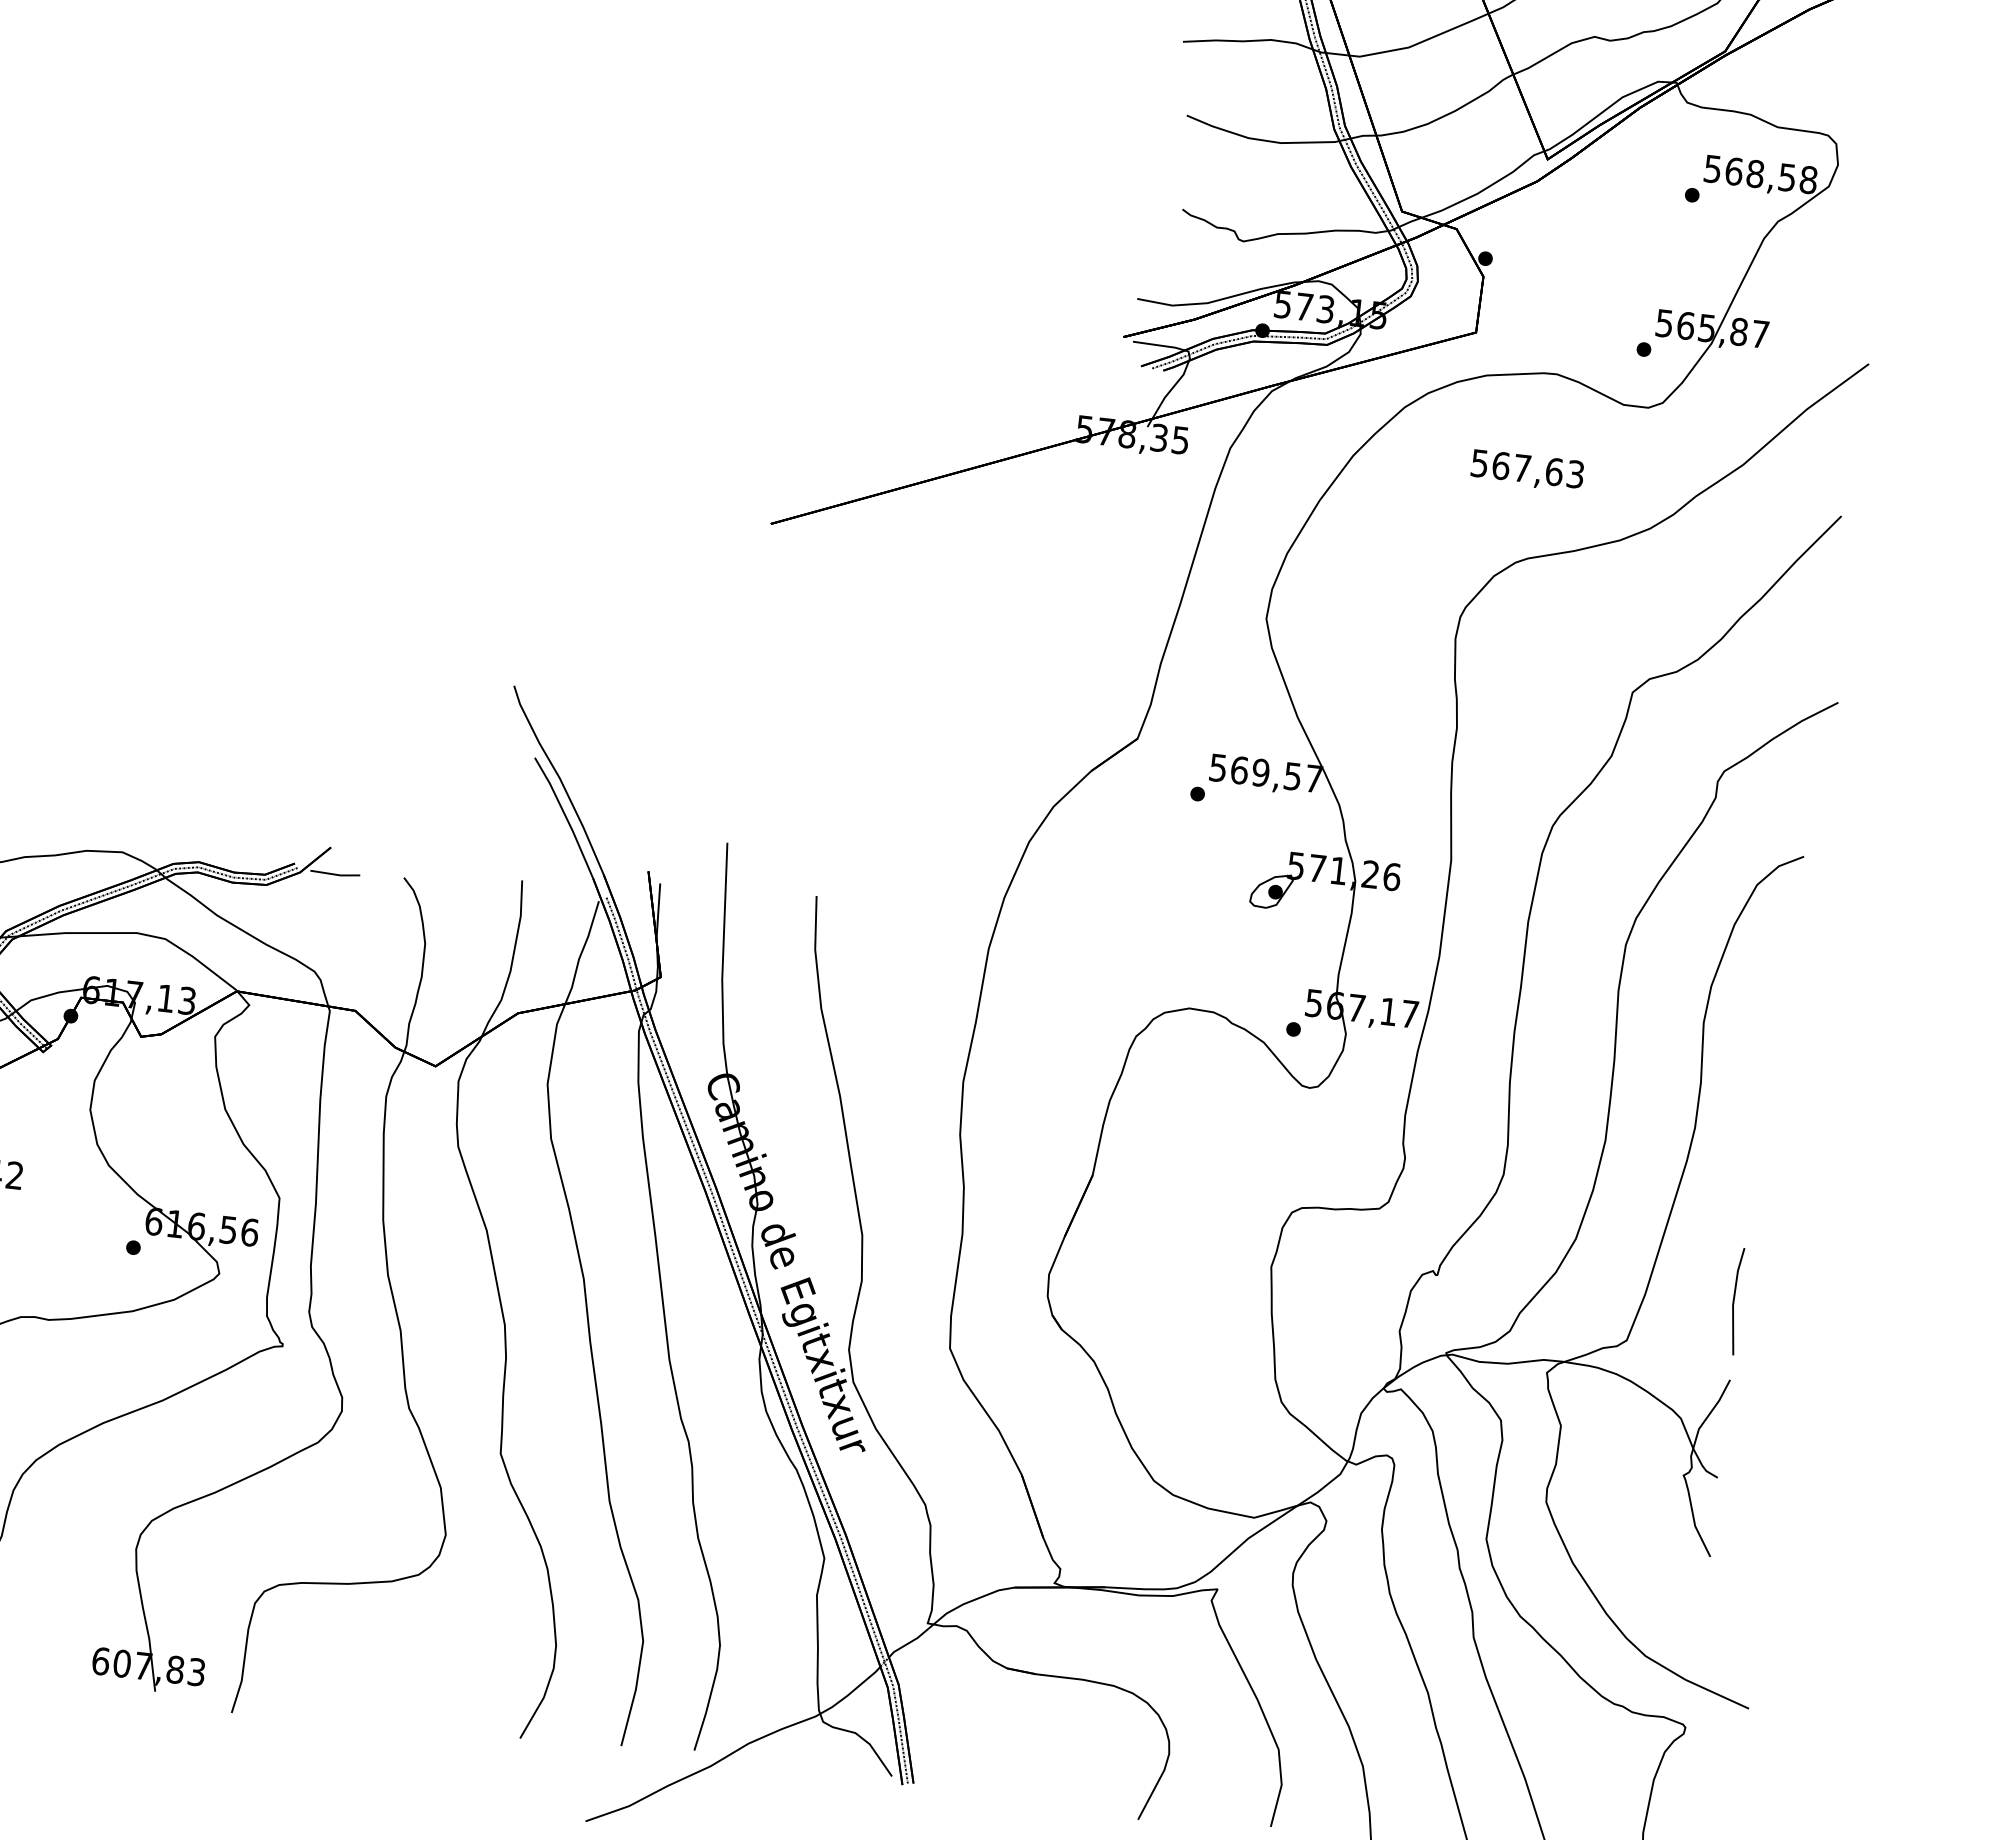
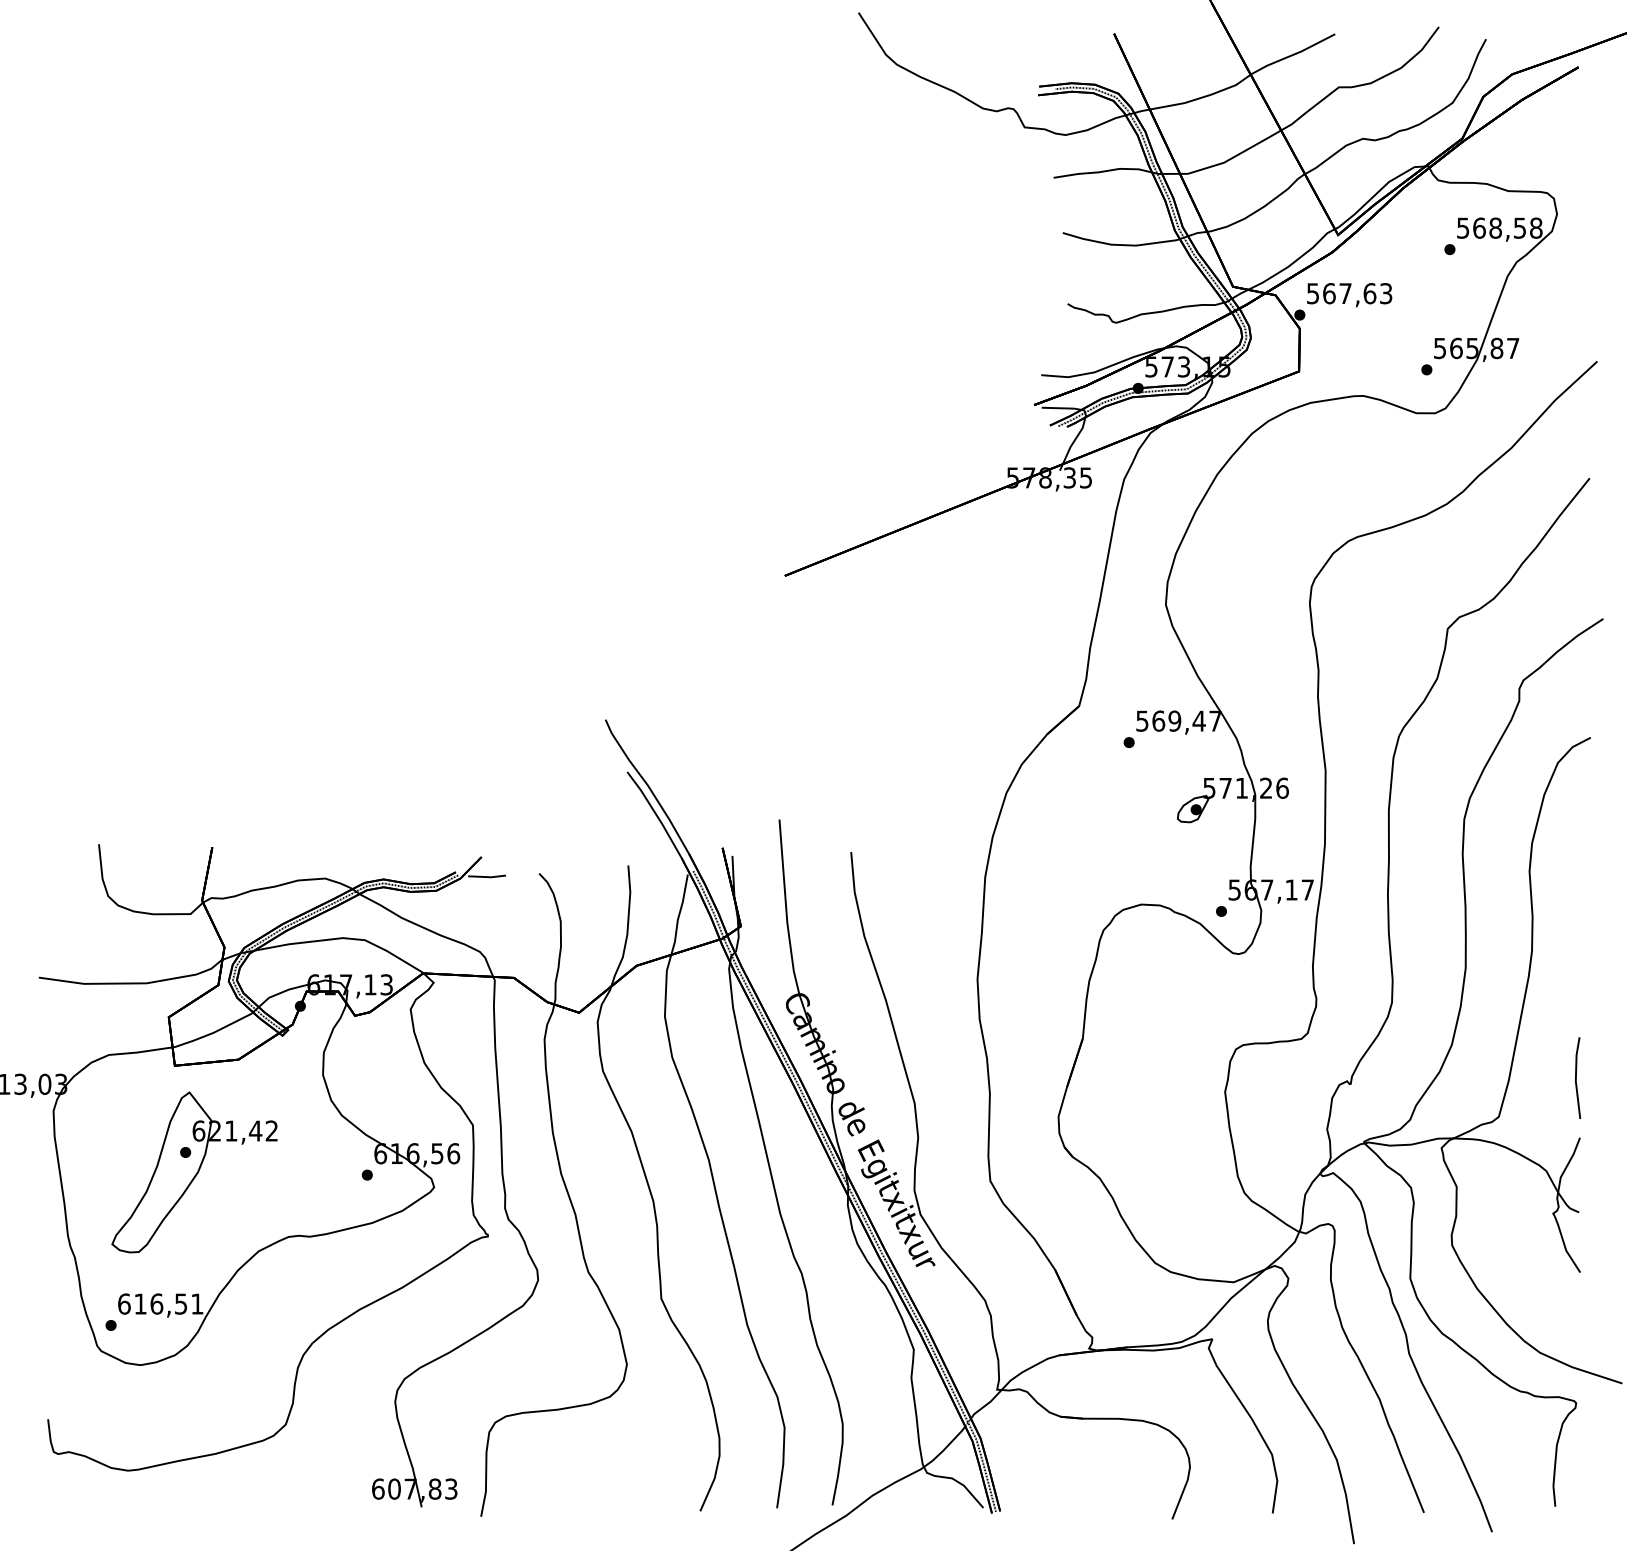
text: (1527, 471) -> (1349, 295), moved
text: (1291, 775) -> (1198, 720), 569,57 -> 569,47

